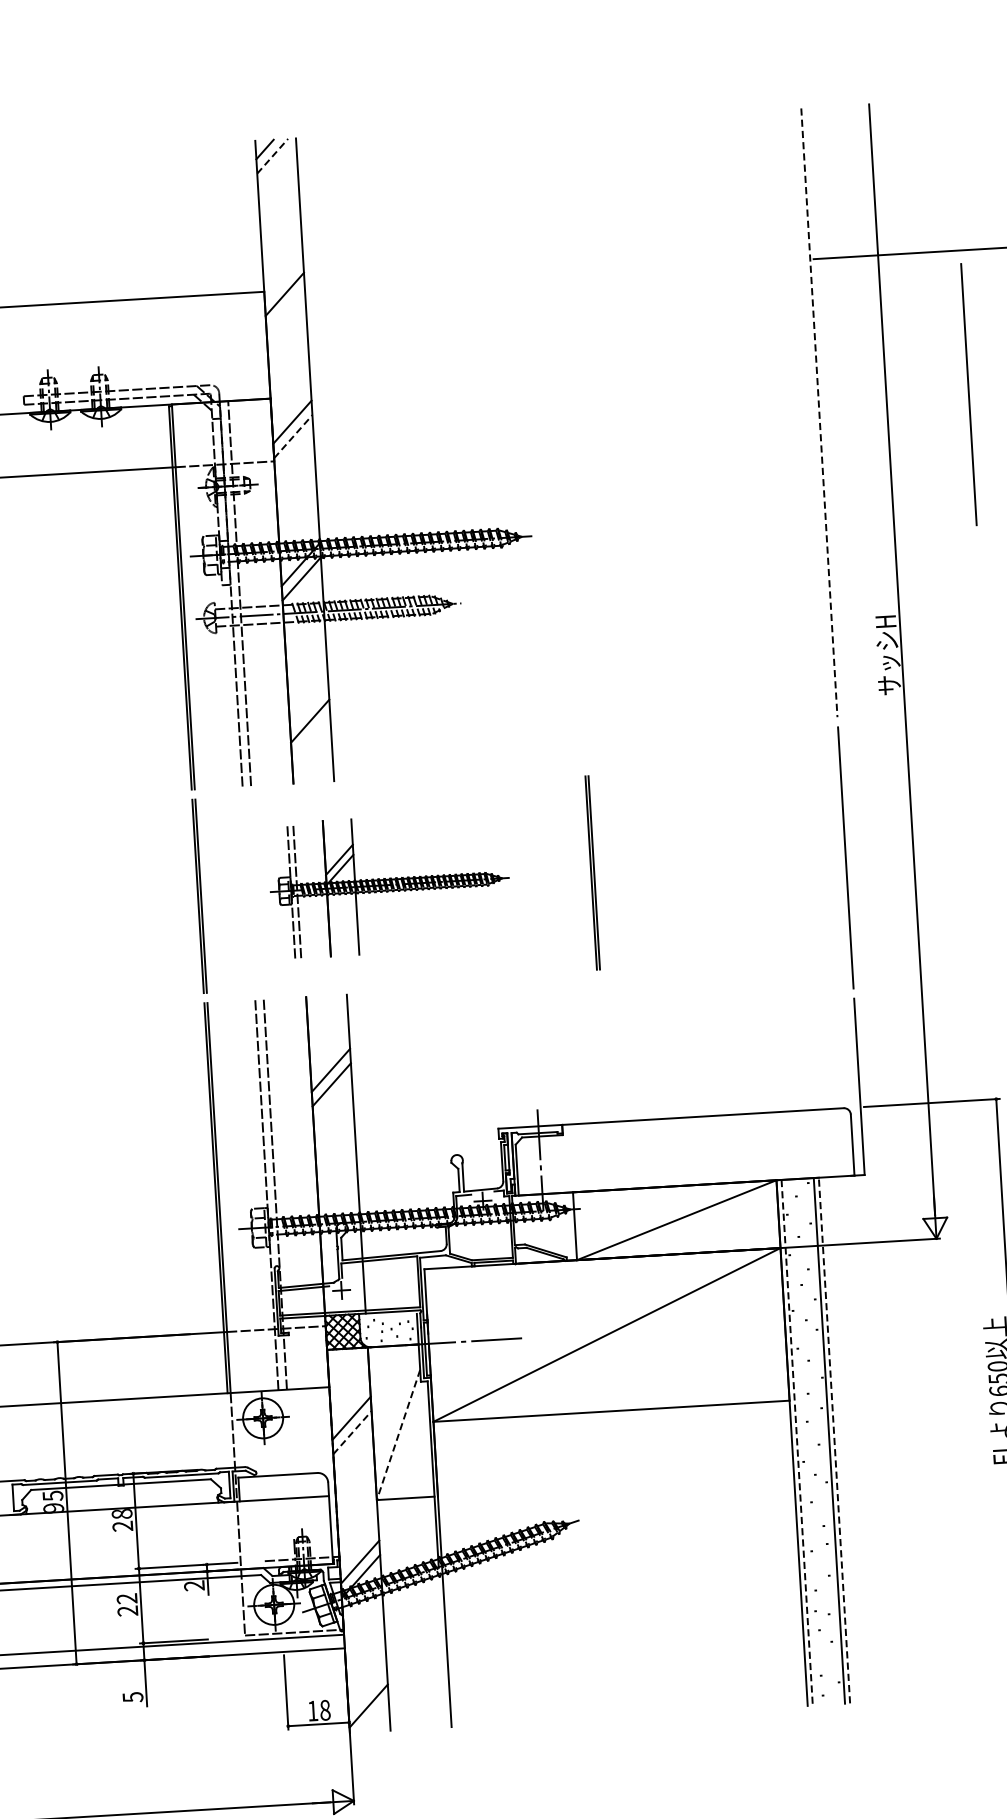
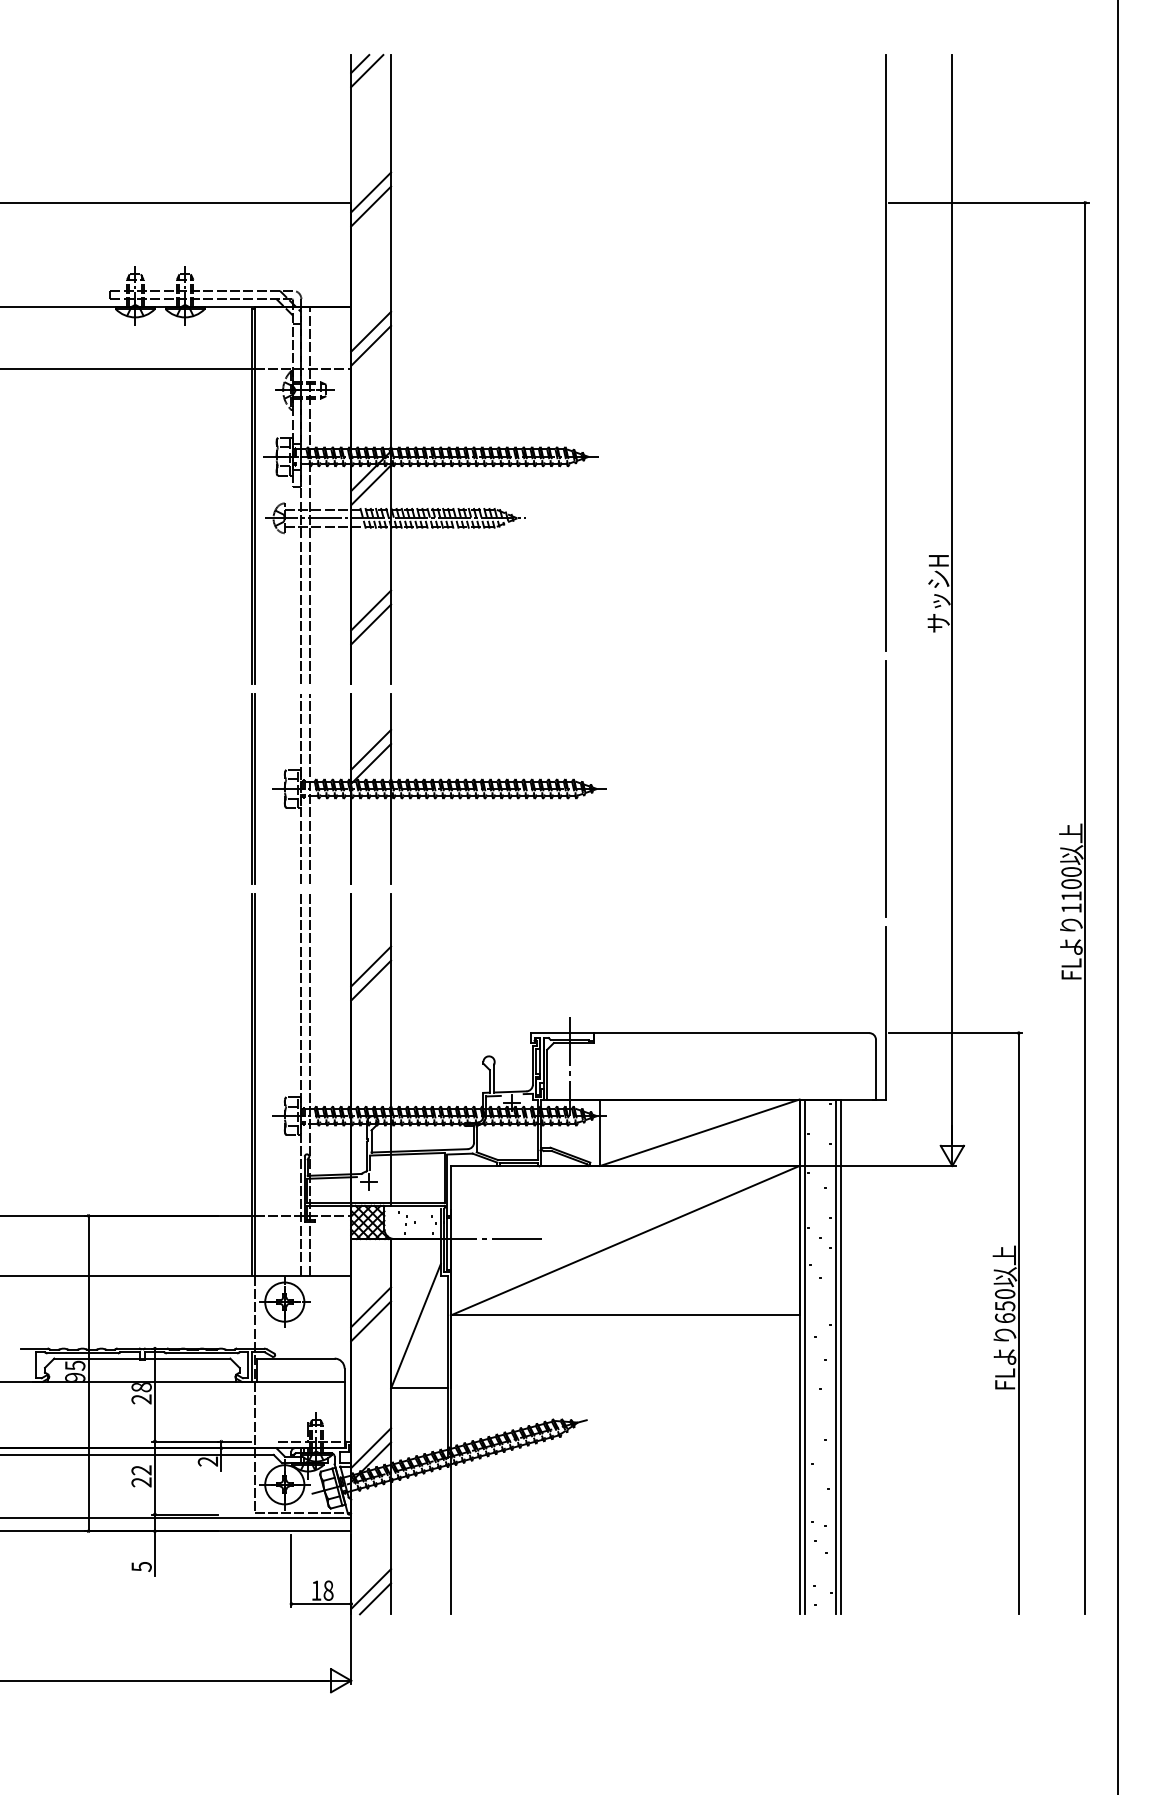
line: (272, 156) -> (367, 71), dashed -> solid
line: (284, 280) -> (371, 192), added
line: (968, 394) -> (1032, 343), removed
line: (818, 413) -> (885, 353), dashed -> solid
line: (293, 436) -> (371, 345), dashed -> solid
line: (309, 706) -> (371, 610), added
line: (592, 872) -> (637, 788), removed
part: (389, 884) -> (439, 788), size x1.43
line: (352, 1431) -> (371, 1320), dashed -> solid
line: (398, 1435) -> (415, 1326), dashed -> solid
line: (834, 1440) -> (841, 1356), dashed -> solid
line: (797, 1443) -> (804, 1357), dashed -> solid
line: (373, 1715) -> (375, 1598), added

